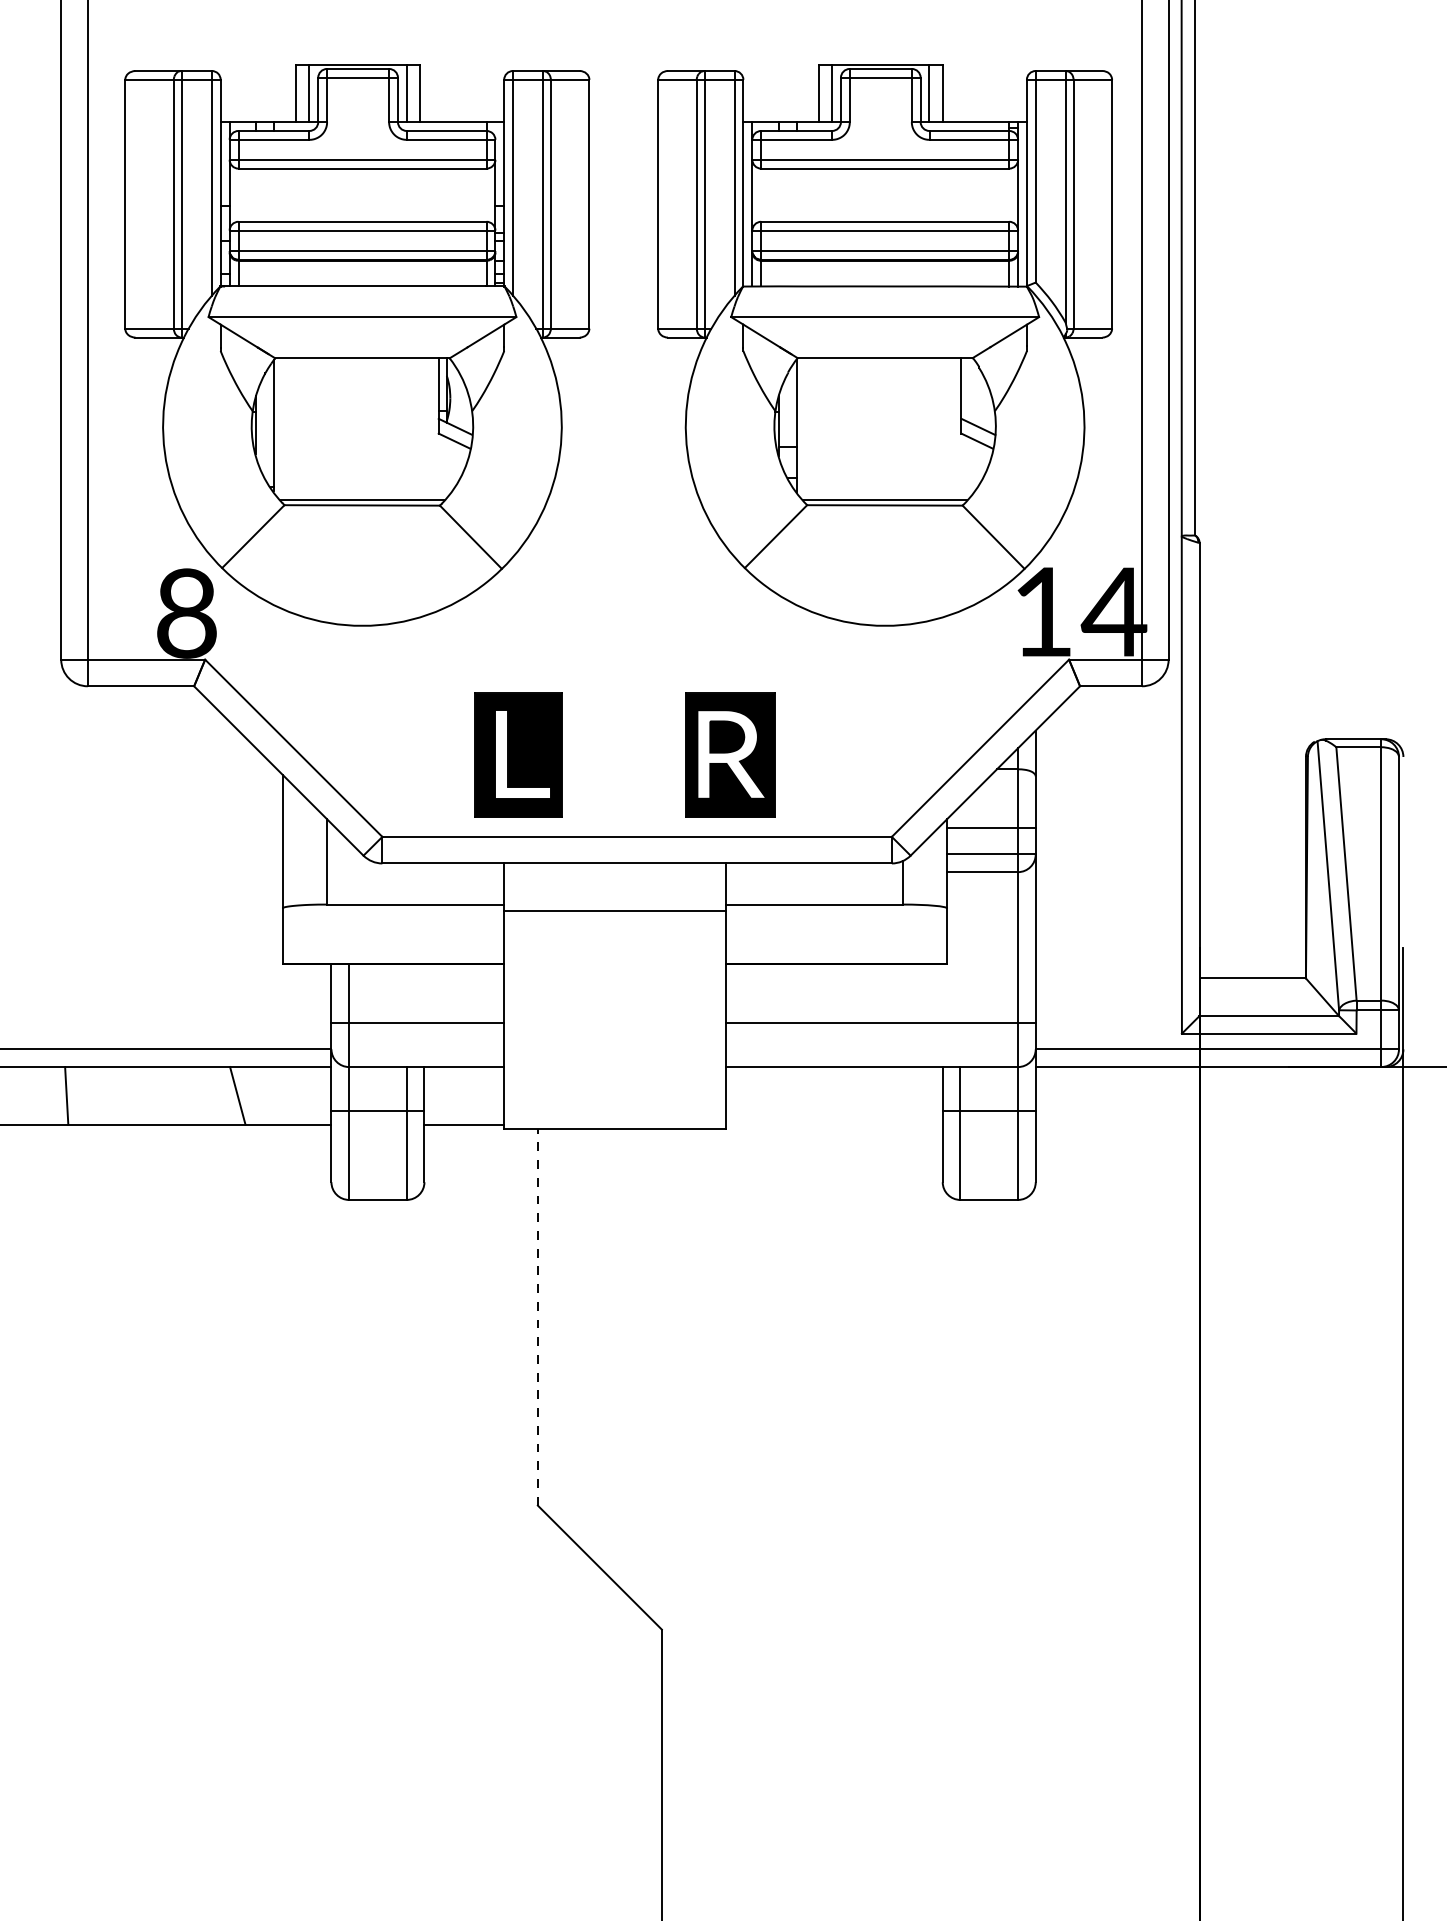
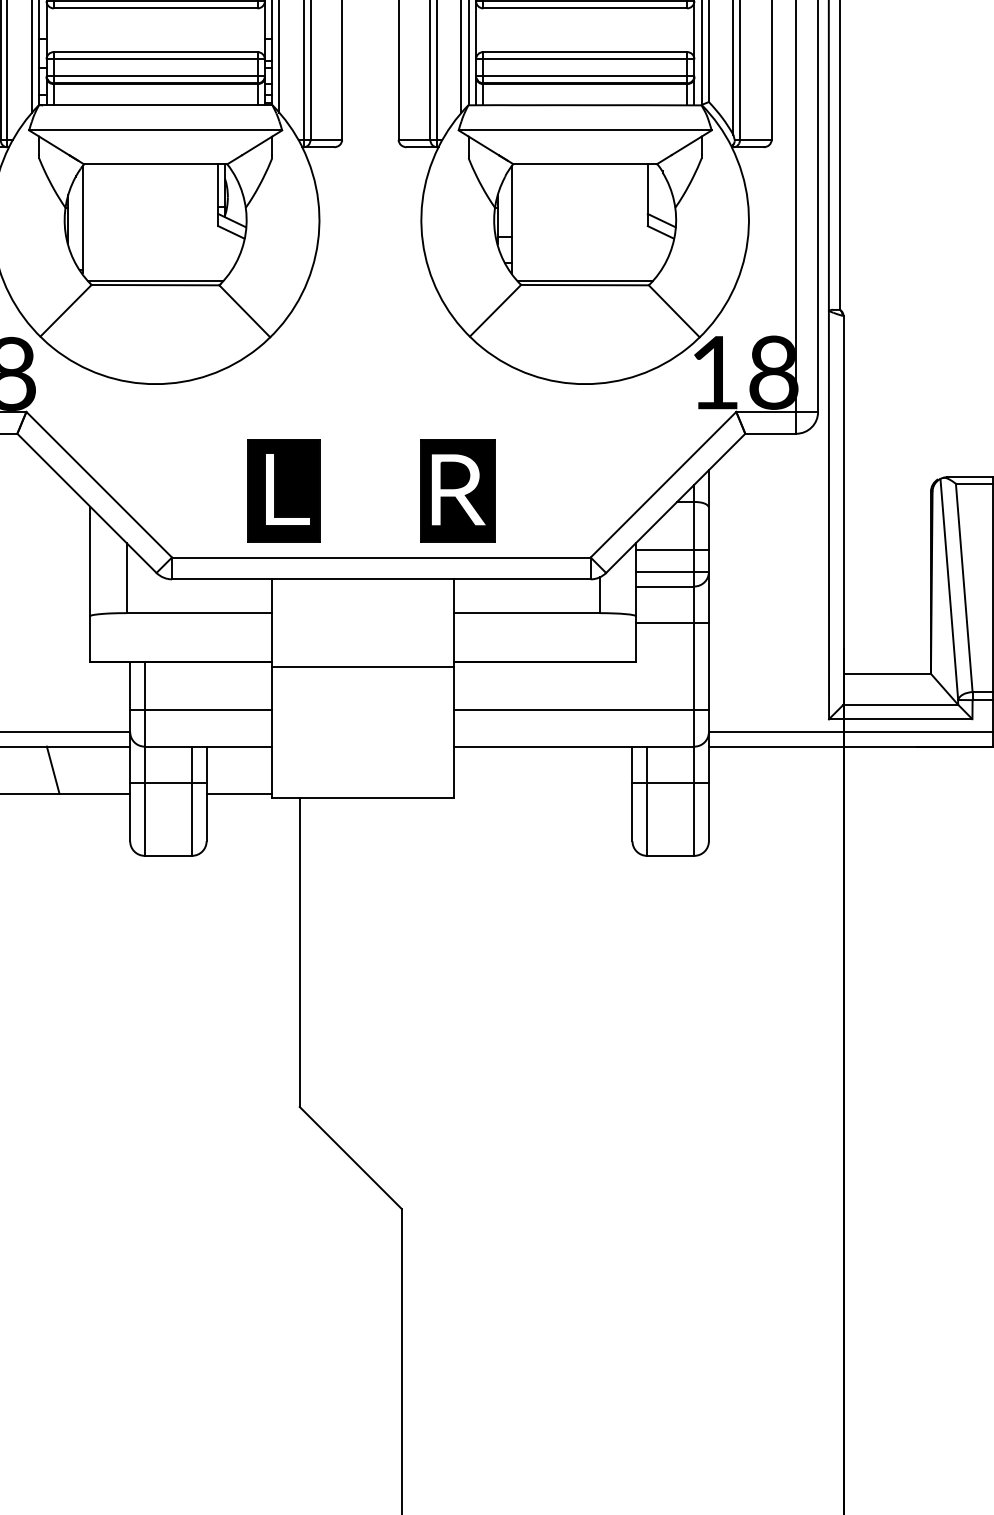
text: (1113, 611) -> (772, 372), 14 -> 18
line: (614, 910) -> (362, 666), moved
line: (991, 916) -> (672, 622), added
line: (537, 1316) -> (299, 951), dashed -> solid

